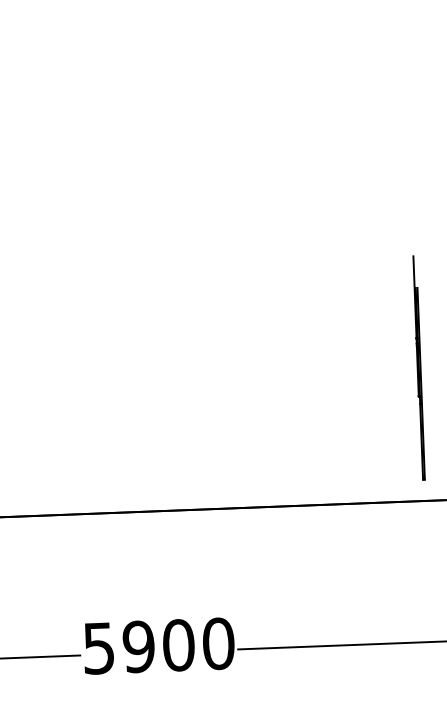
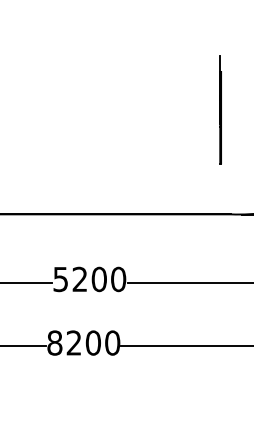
line: (419, 366) -> (220, 109), moved
text: (137, 647) -> (79, 279), 5900 -> 5200

